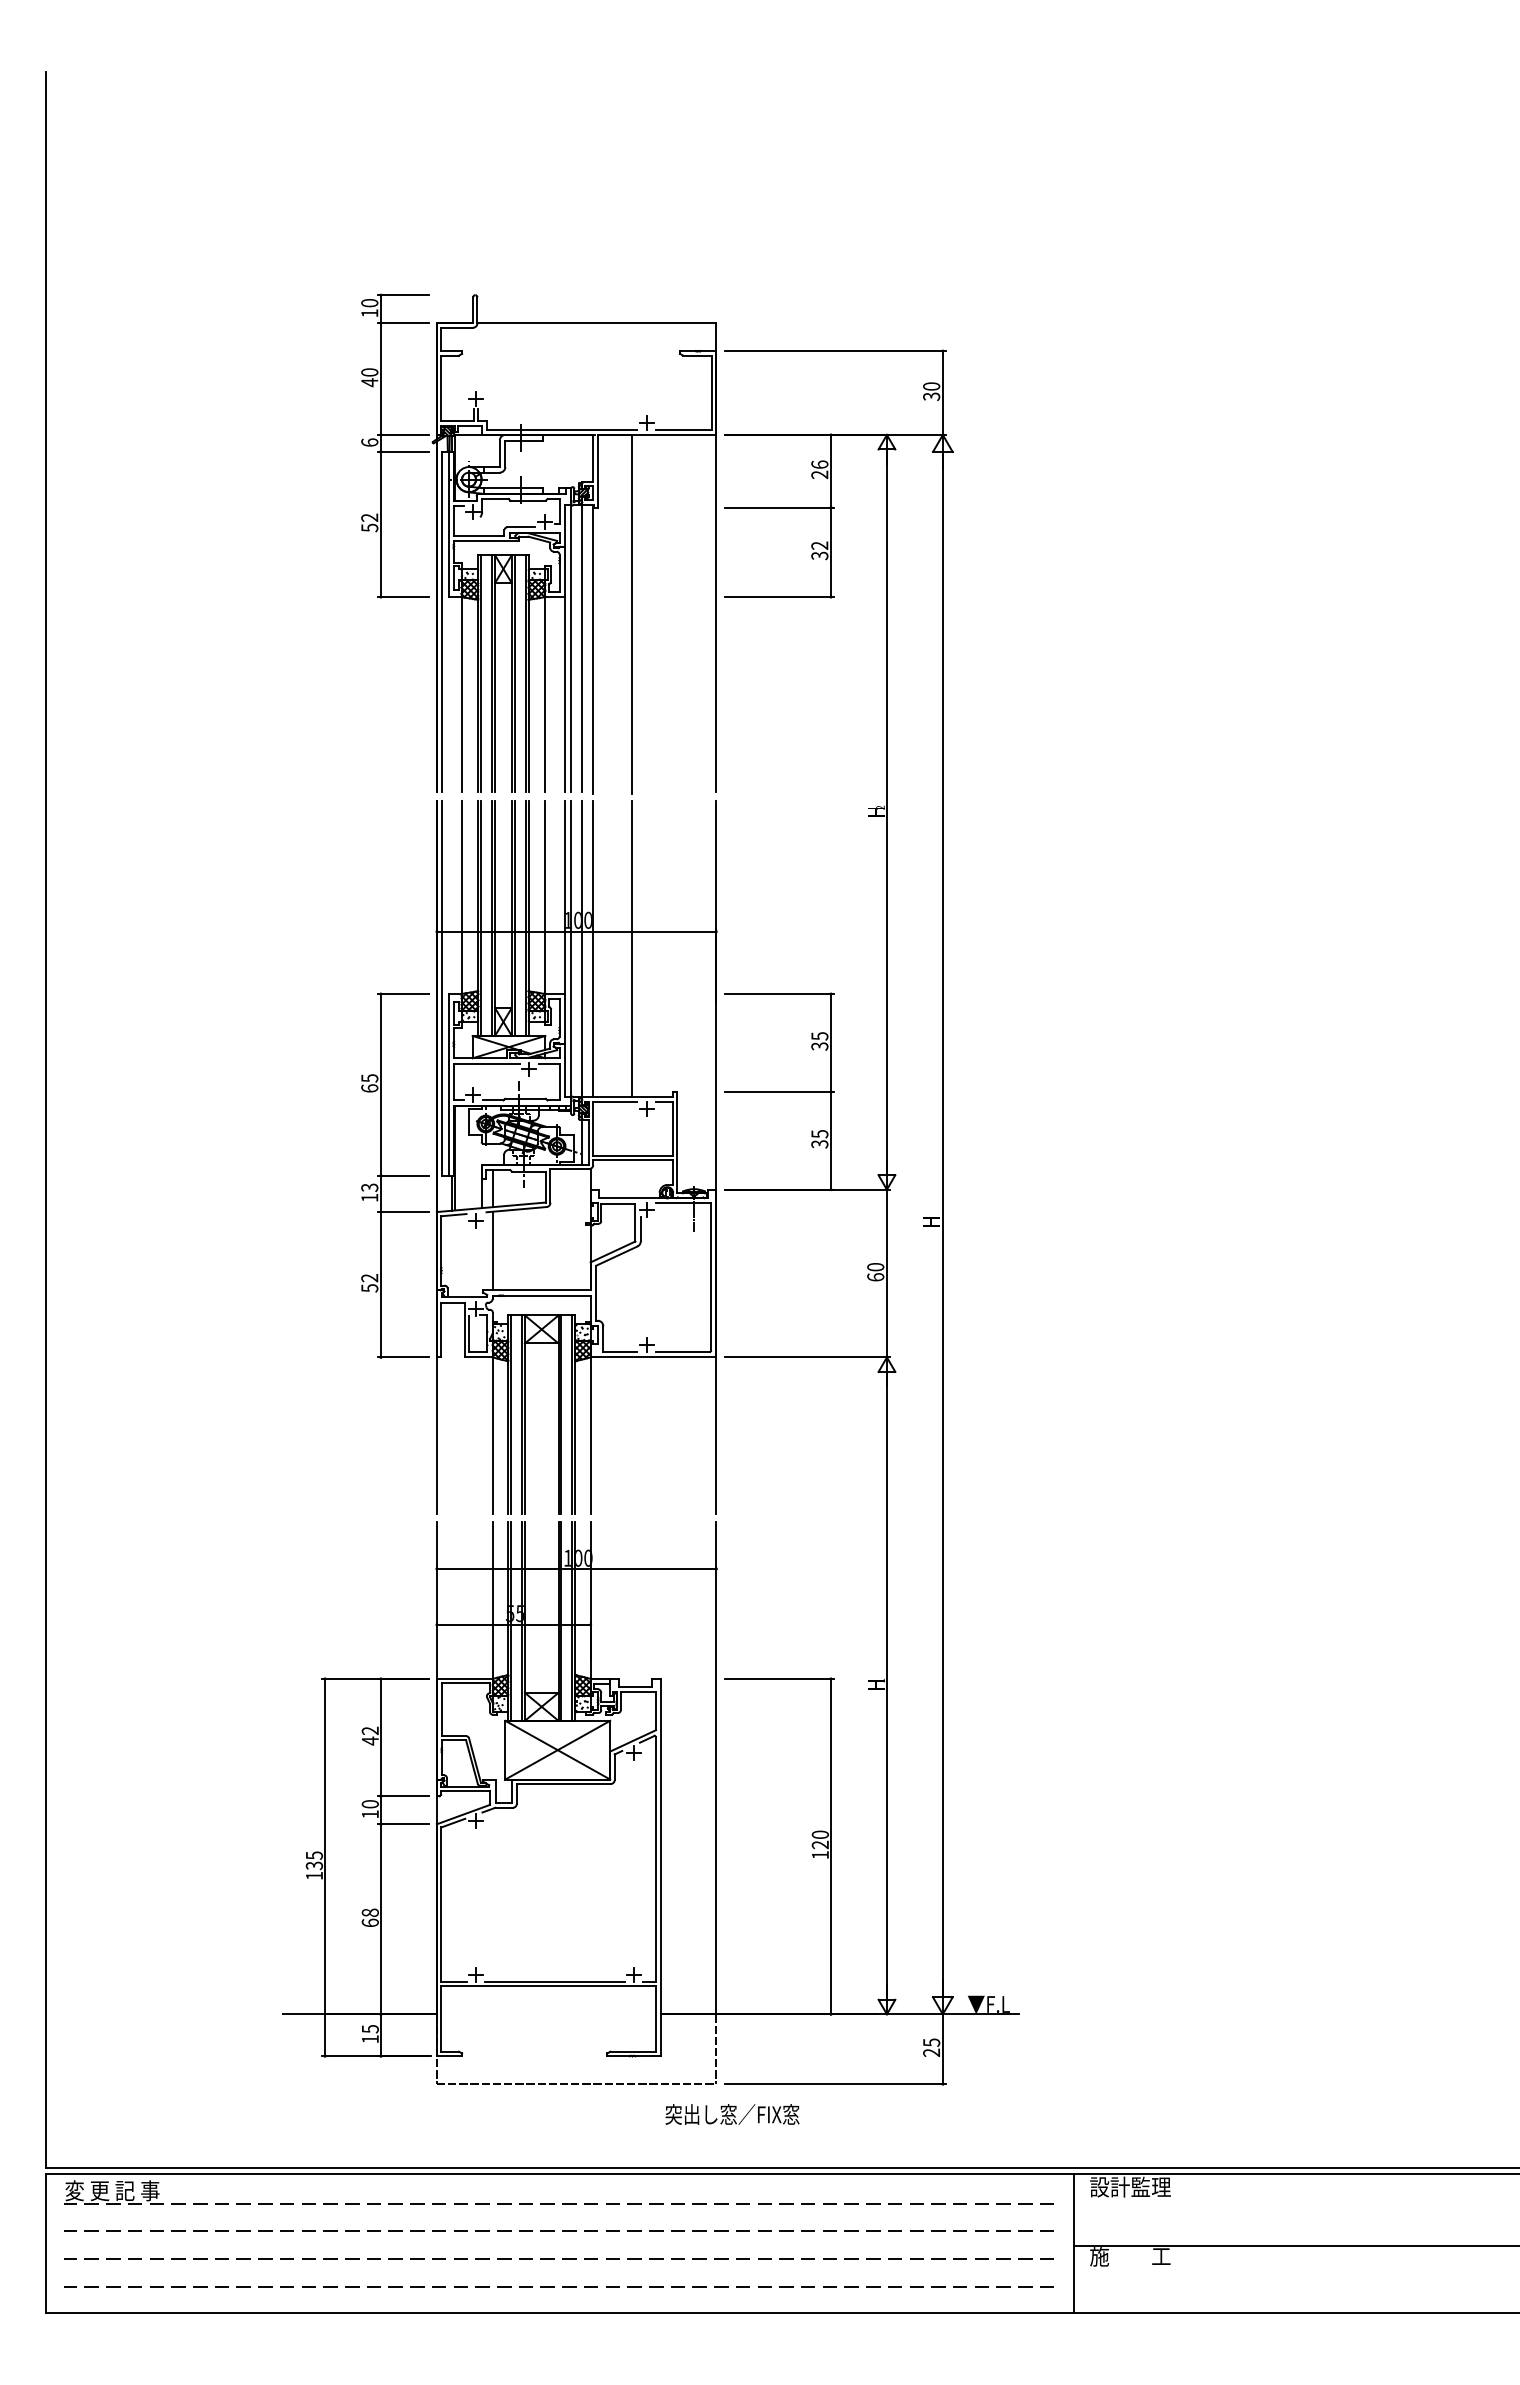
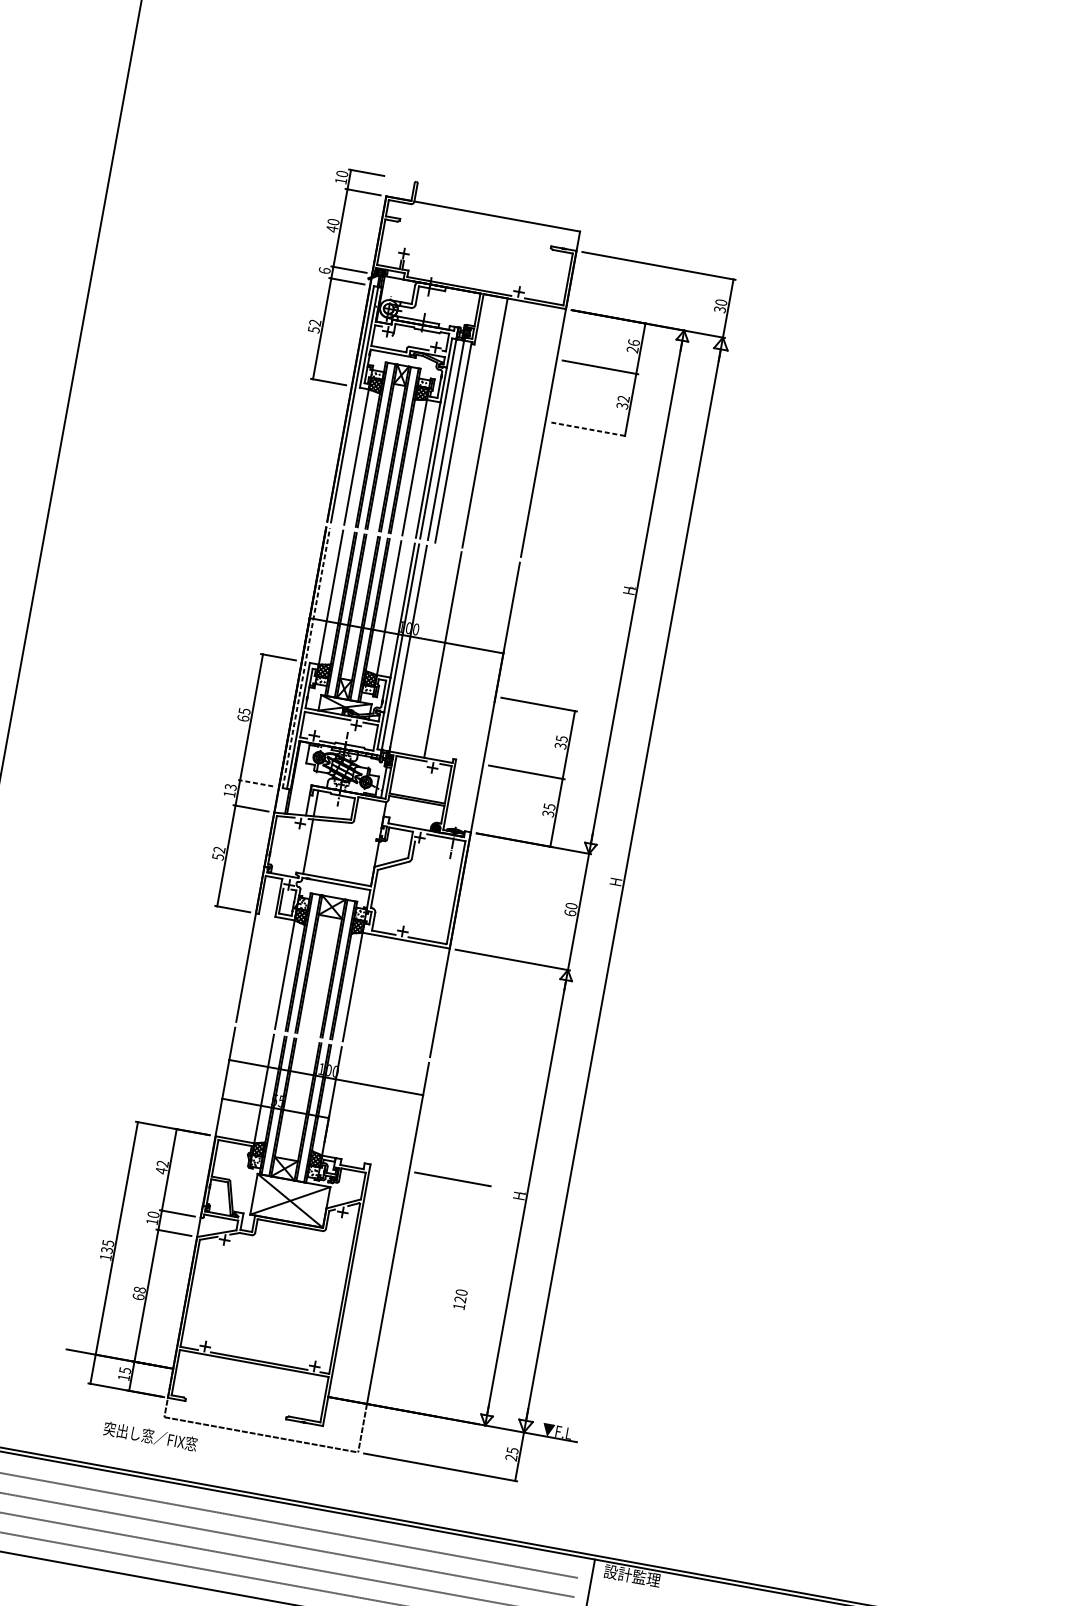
line: (779, 597) -> (589, 429), solid -> dashed
line: (593, 948) -> (416, 649), removed
line: (442, 987) -> (306, 657), solid -> dashed
line: (402, 1175) -> (255, 782), solid -> dashed
line: (831, 1846) -> (467, 1302), removed
text: (732, 2114) -> (150, 1436), moved

